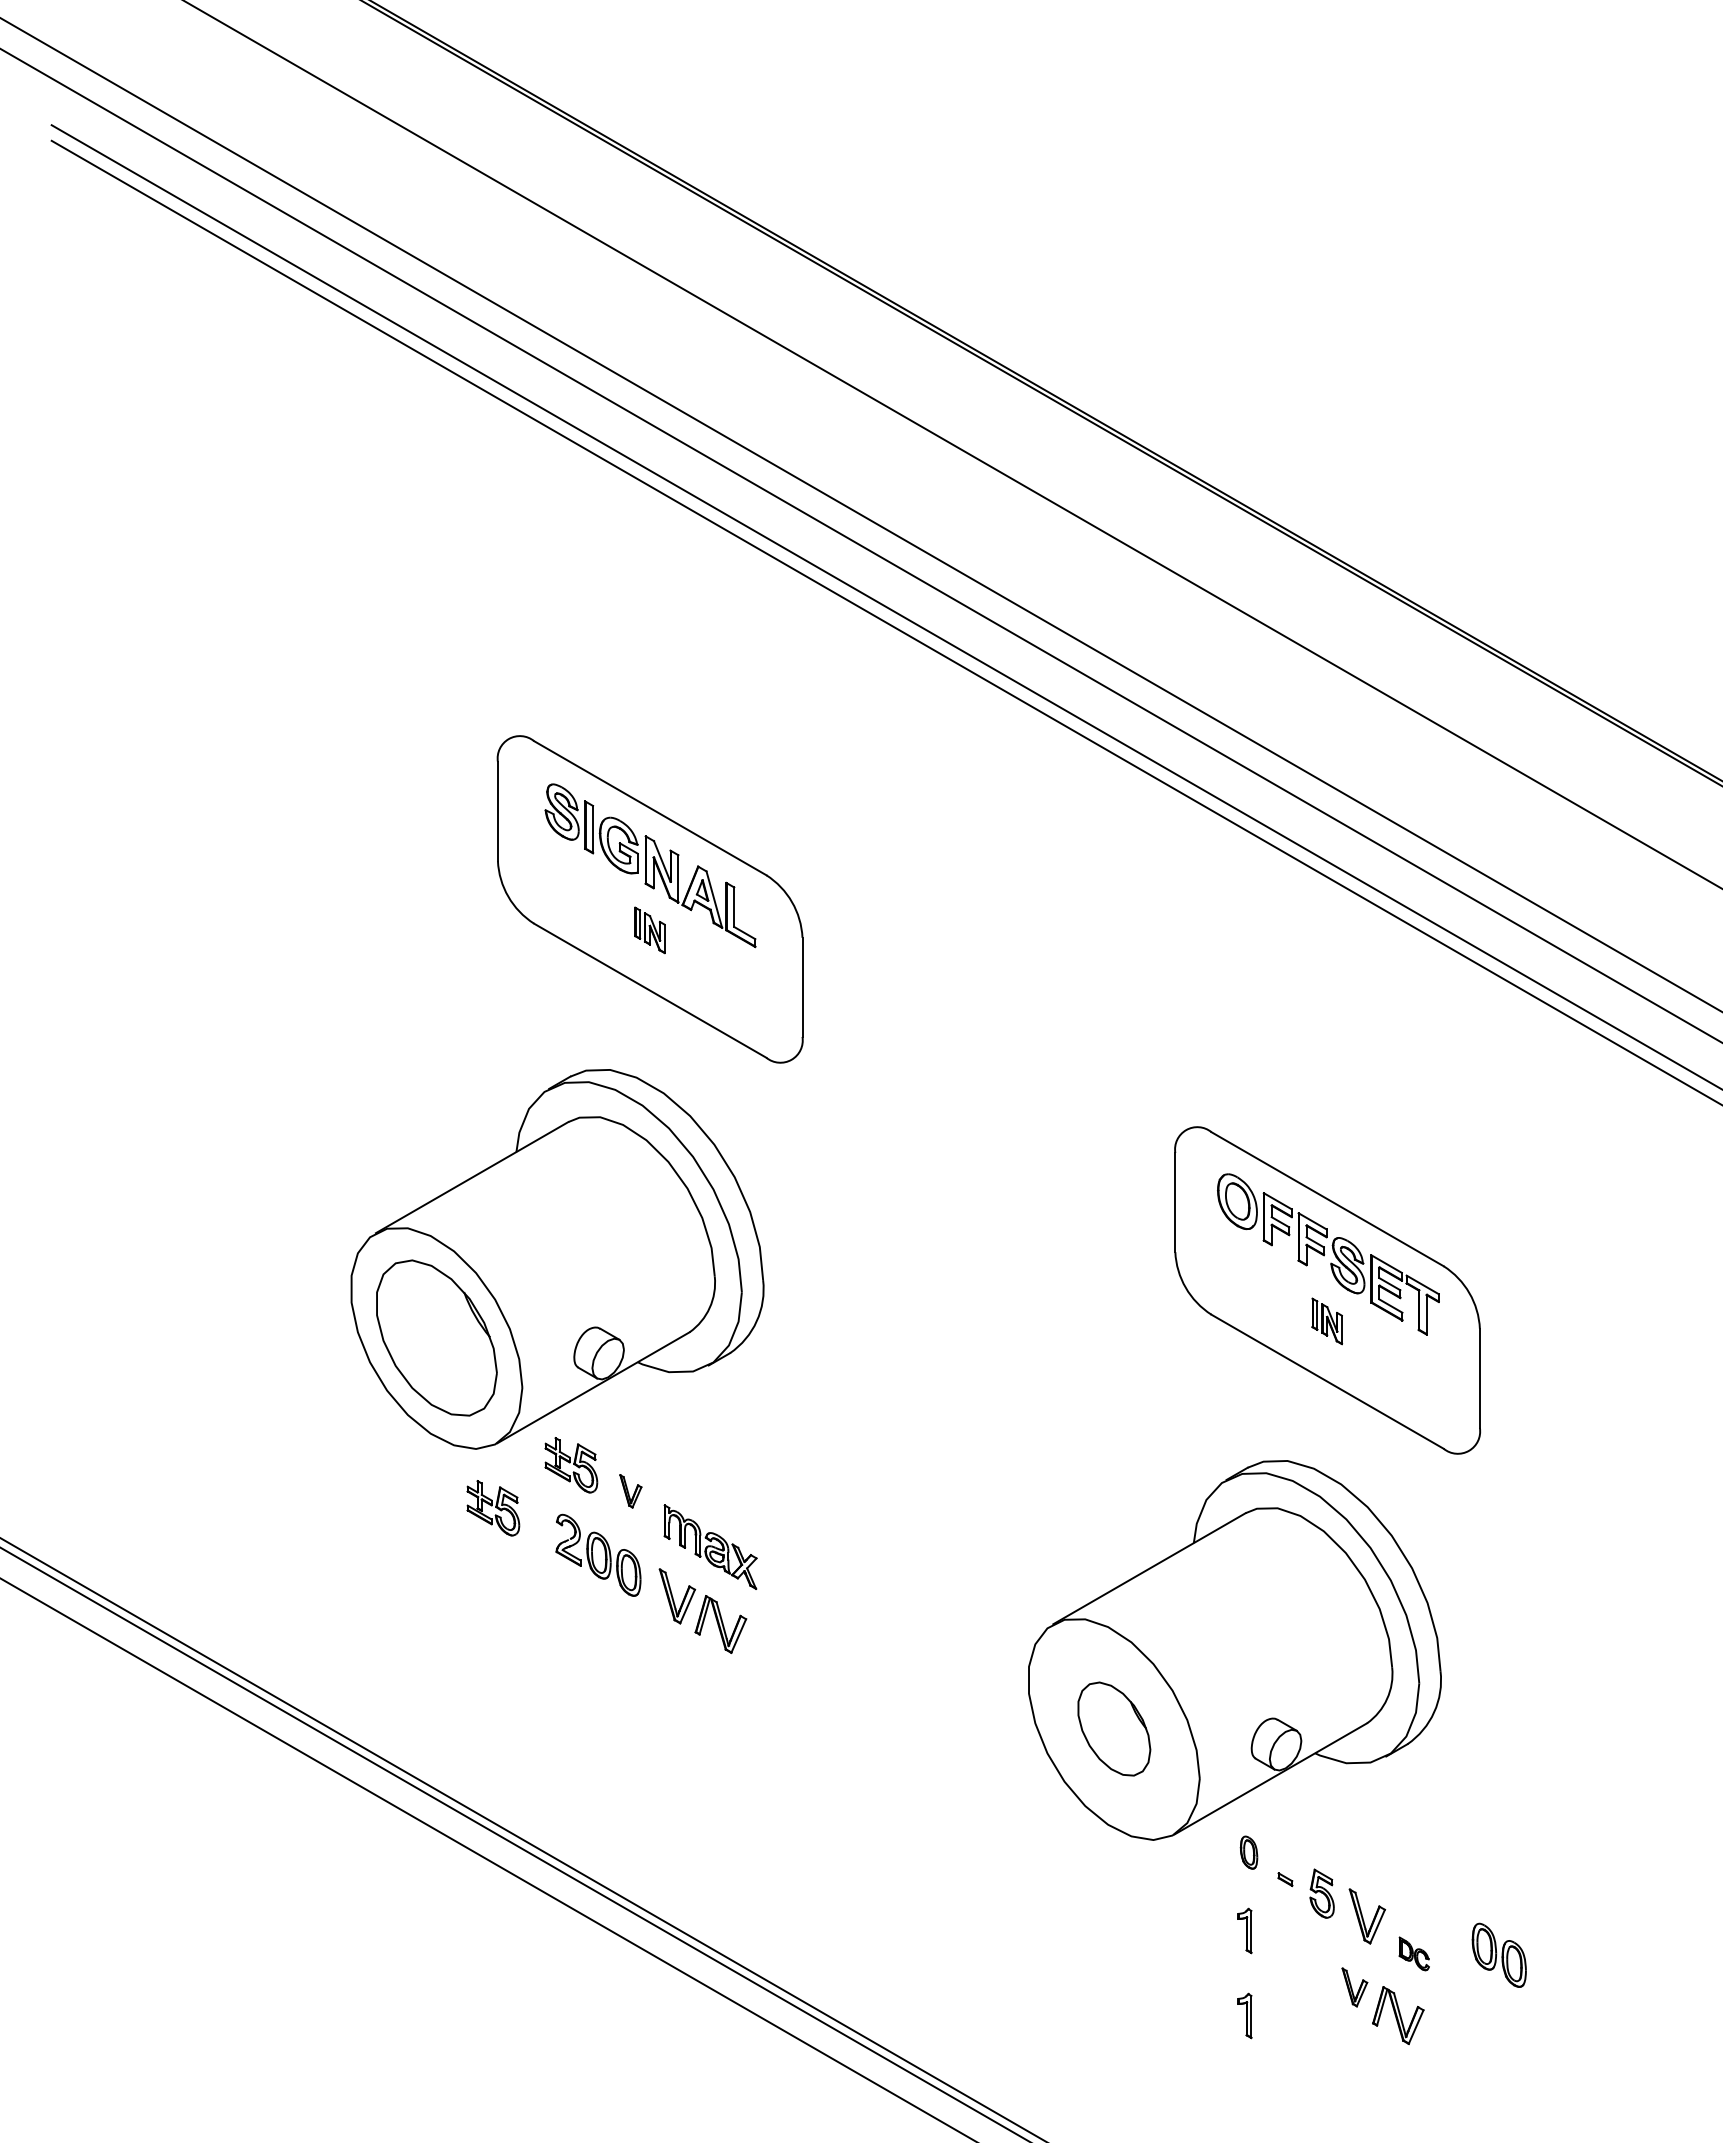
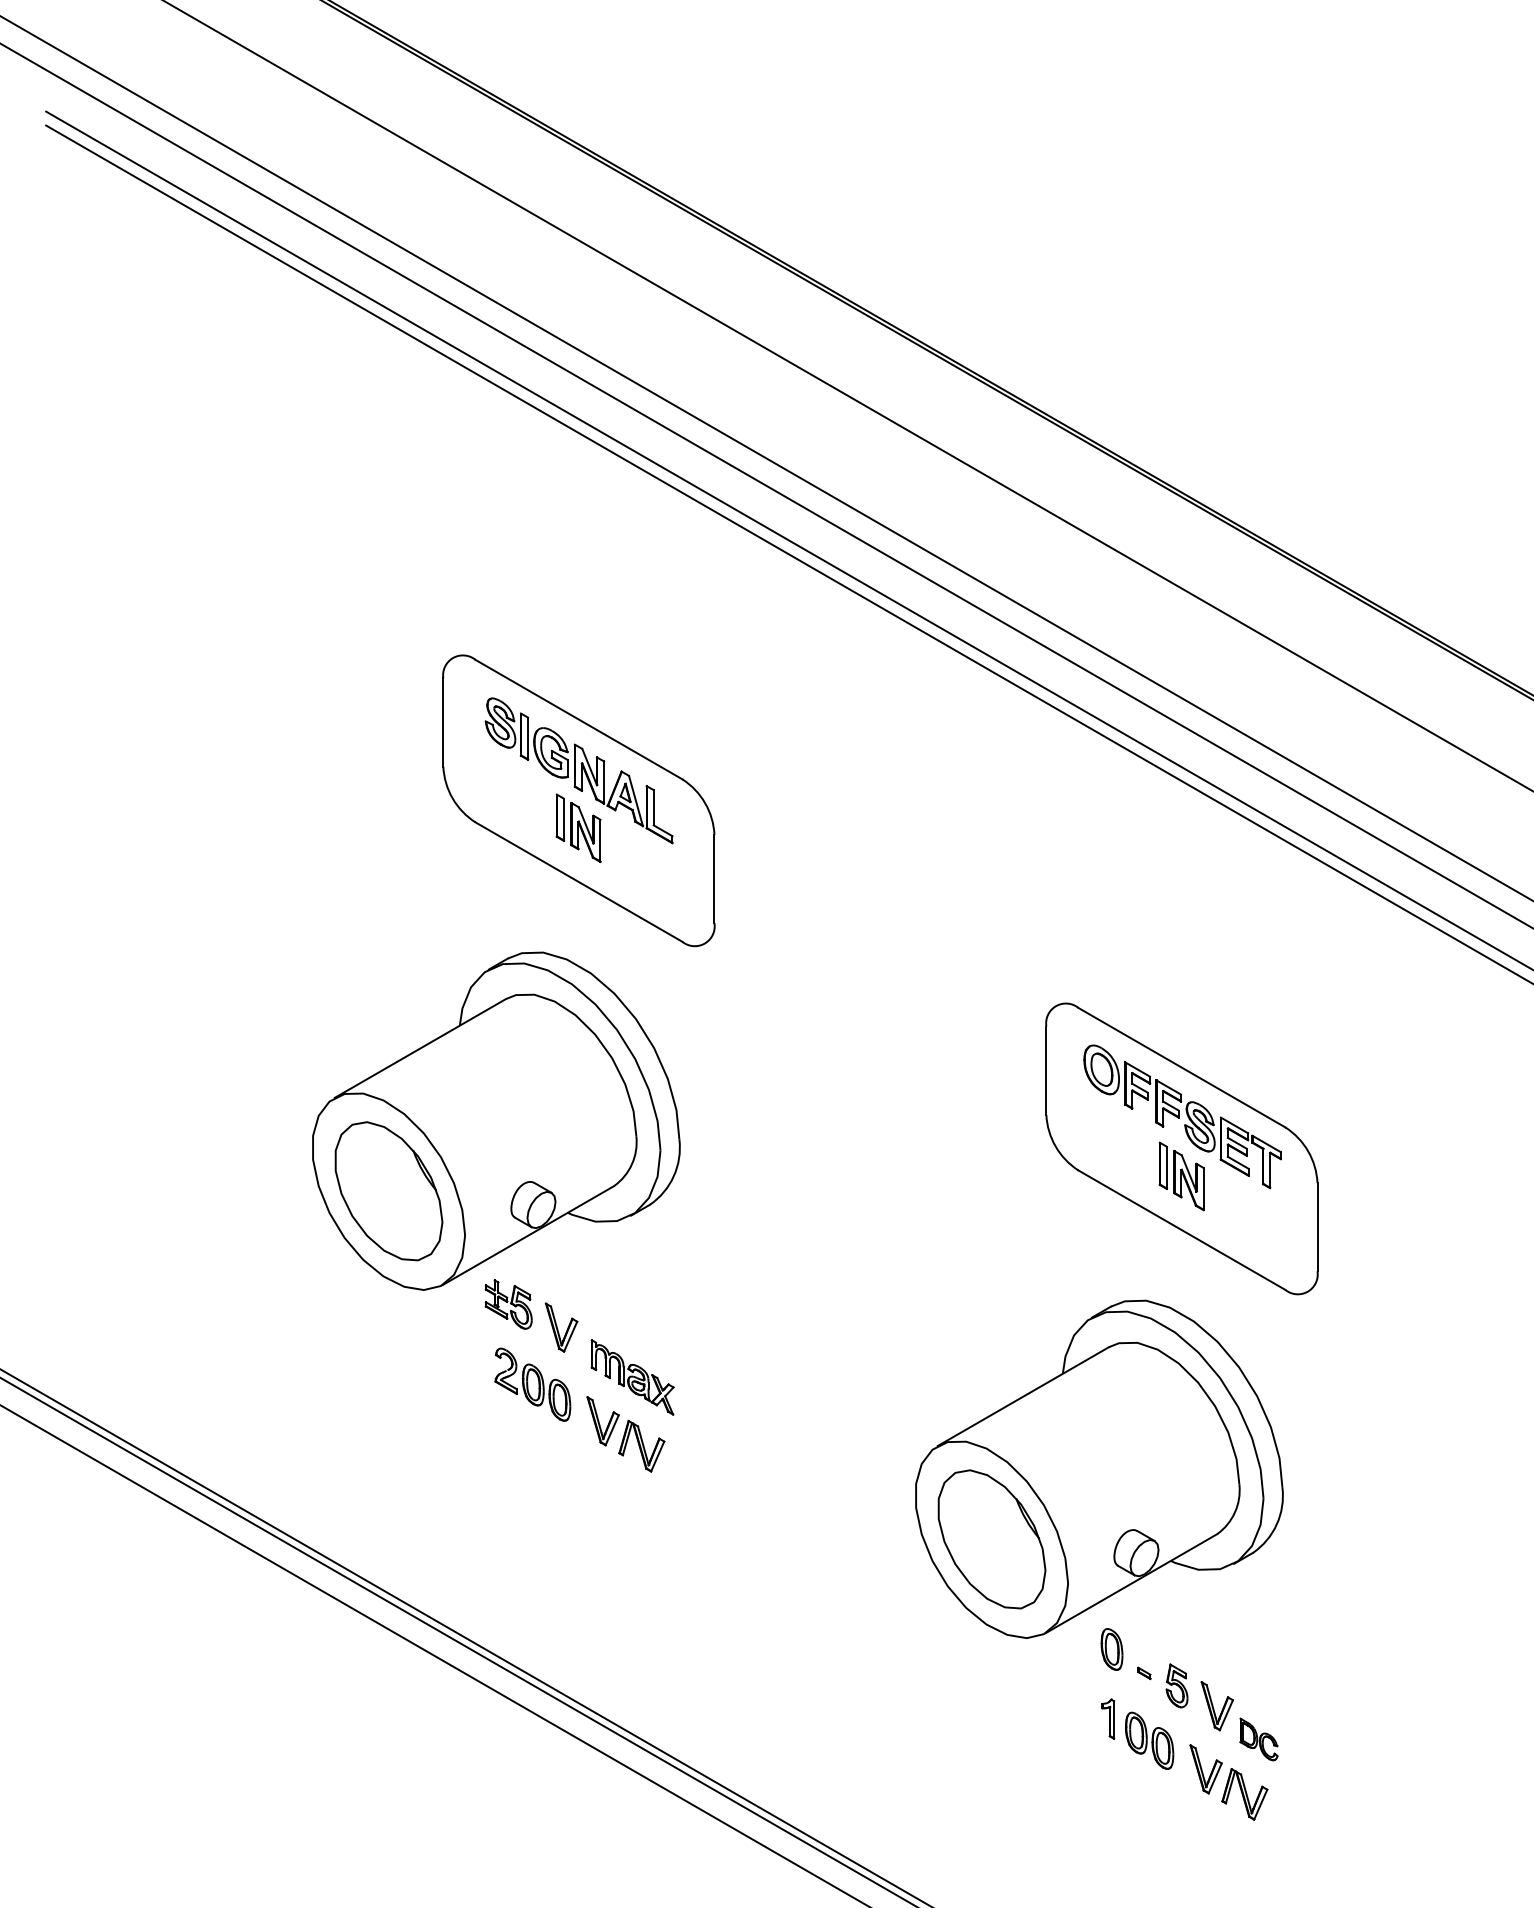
part: (649, 930) -> (578, 828), size x1.67
part: (1326, 1321) -> (1180, 1176), size x1.67
part: (630, 1491) -> (561, 1327), size x1.67
part: (493, 1508) -> (439, 1343), removed
part: (1114, 1728) -> (992, 1538), size x1.67
part: (1248, 1852) -> (1111, 1649), size x1.43
part: (1414, 1953) -> (1259, 1739), size x1.43
part: (1498, 1954) -> (1148, 1740), moved
part: (1354, 1987) -> (1205, 1769), size x1.43
part: (1244, 2015) -> (1107, 1794), removed

